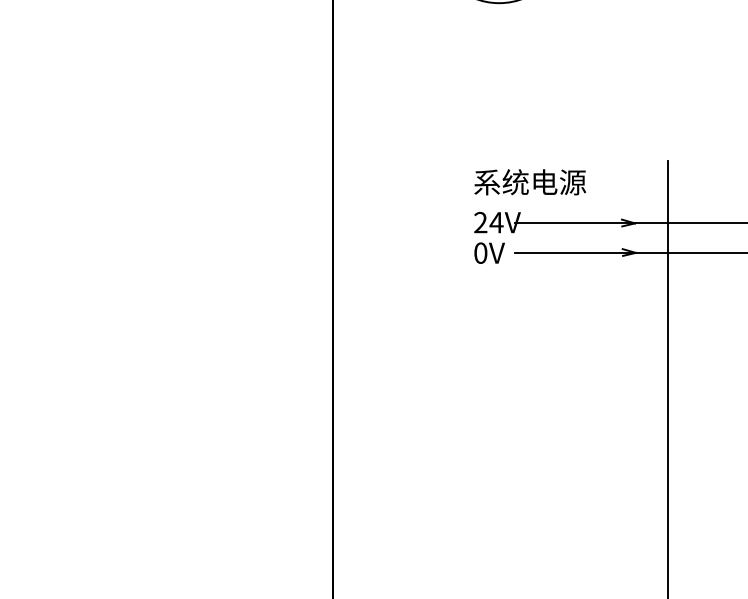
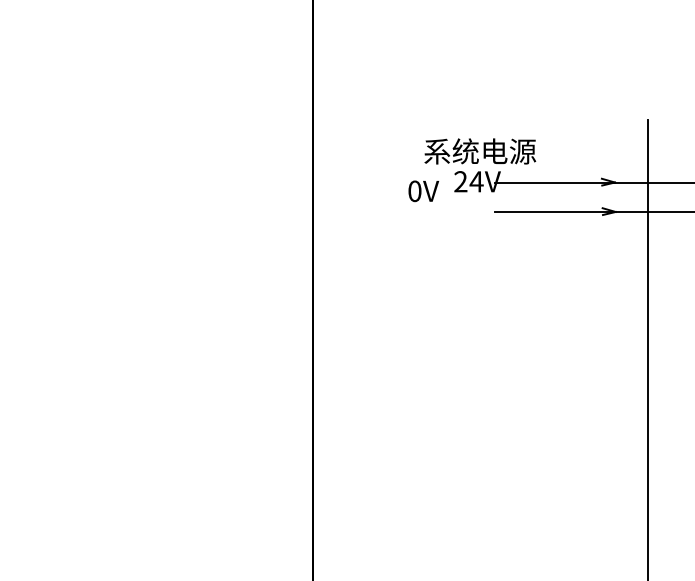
text: (530, 182) -> (480, 151), moved
text: (489, 252) -> (423, 190), moved

